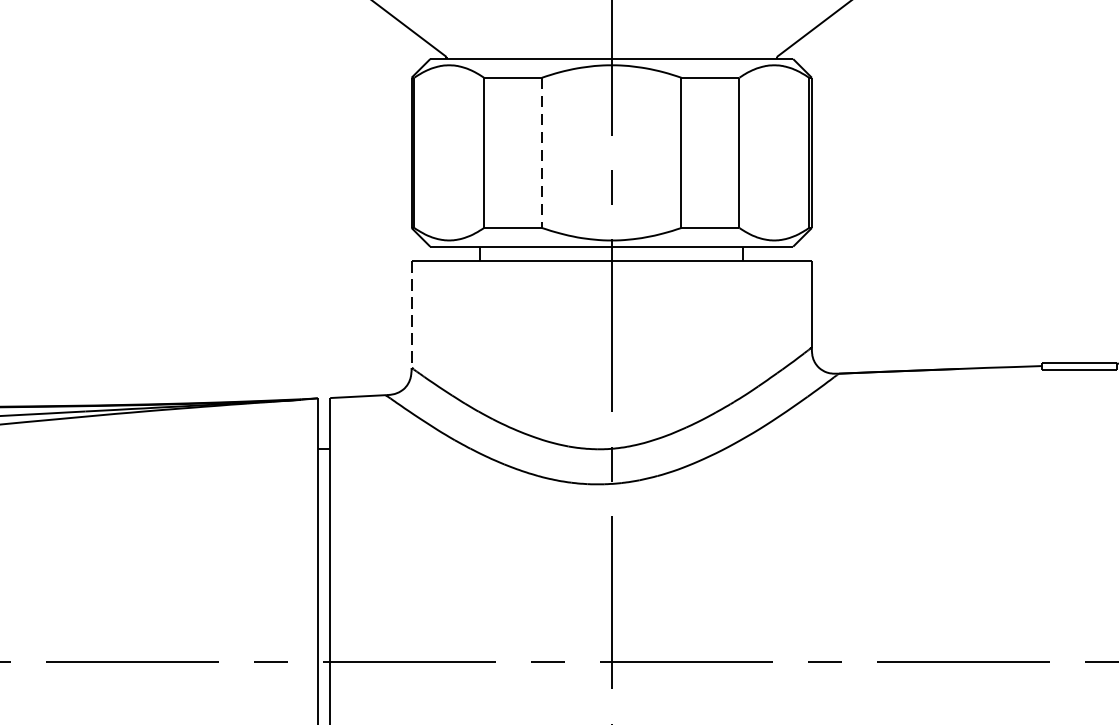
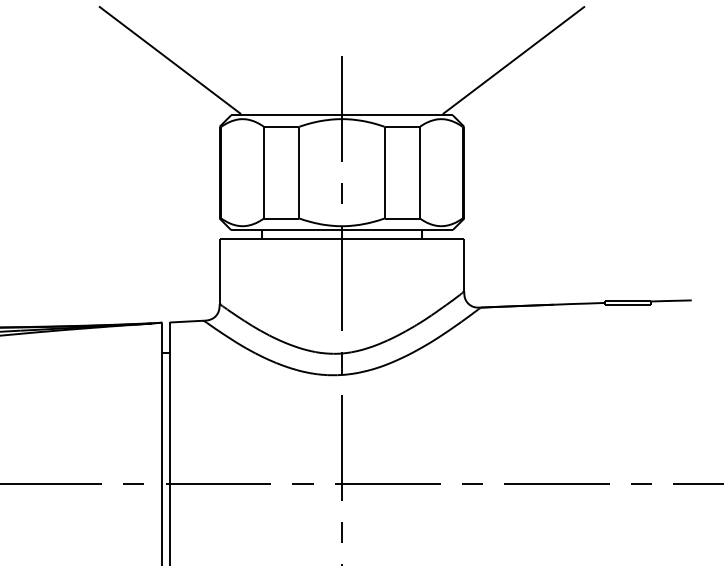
line: (542, 152) -> (299, 172), dashed -> solid
line: (411, 314) -> (219, 271), dashed -> solid

